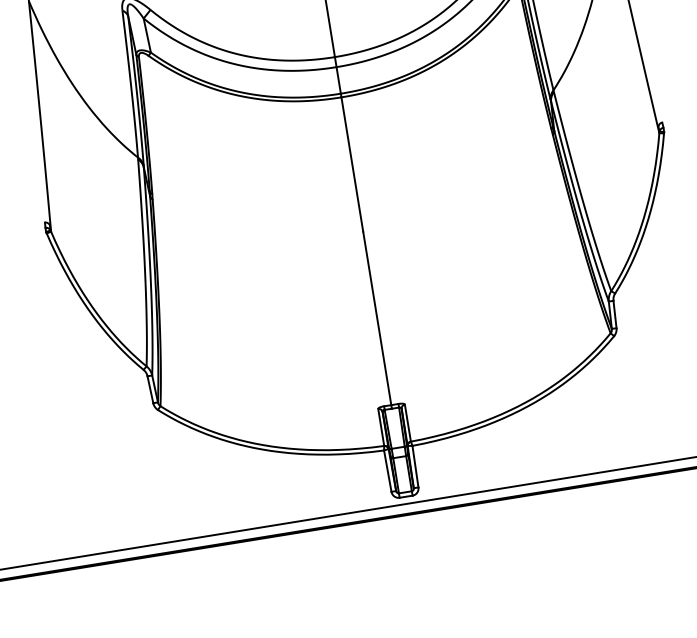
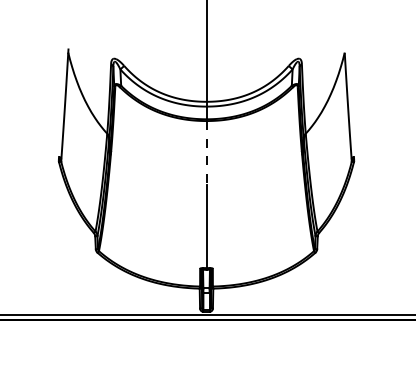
line: (352, 165) -> (206, 153), solid -> dashed

